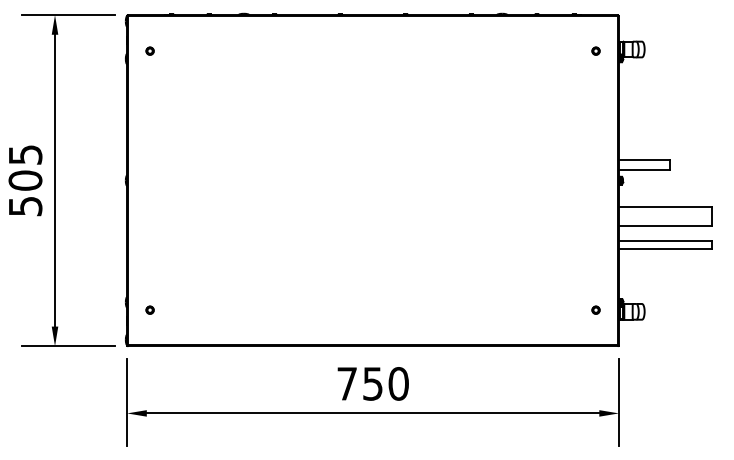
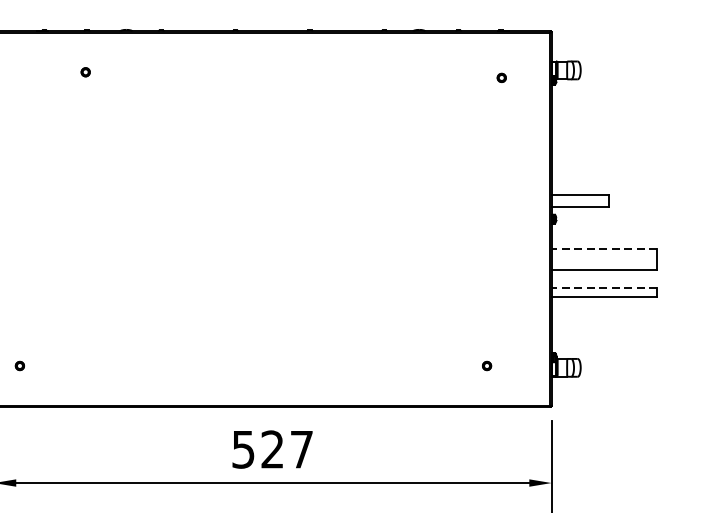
part: (149, 50) -> (85, 71), moved
part: (595, 50) -> (501, 77), moved
line: (664, 207) -> (603, 249), solid -> dashed
line: (664, 241) -> (603, 288), solid -> dashed
part: (595, 309) -> (486, 365), moved
text: (372, 383) -> (272, 449), 750 -> 527

